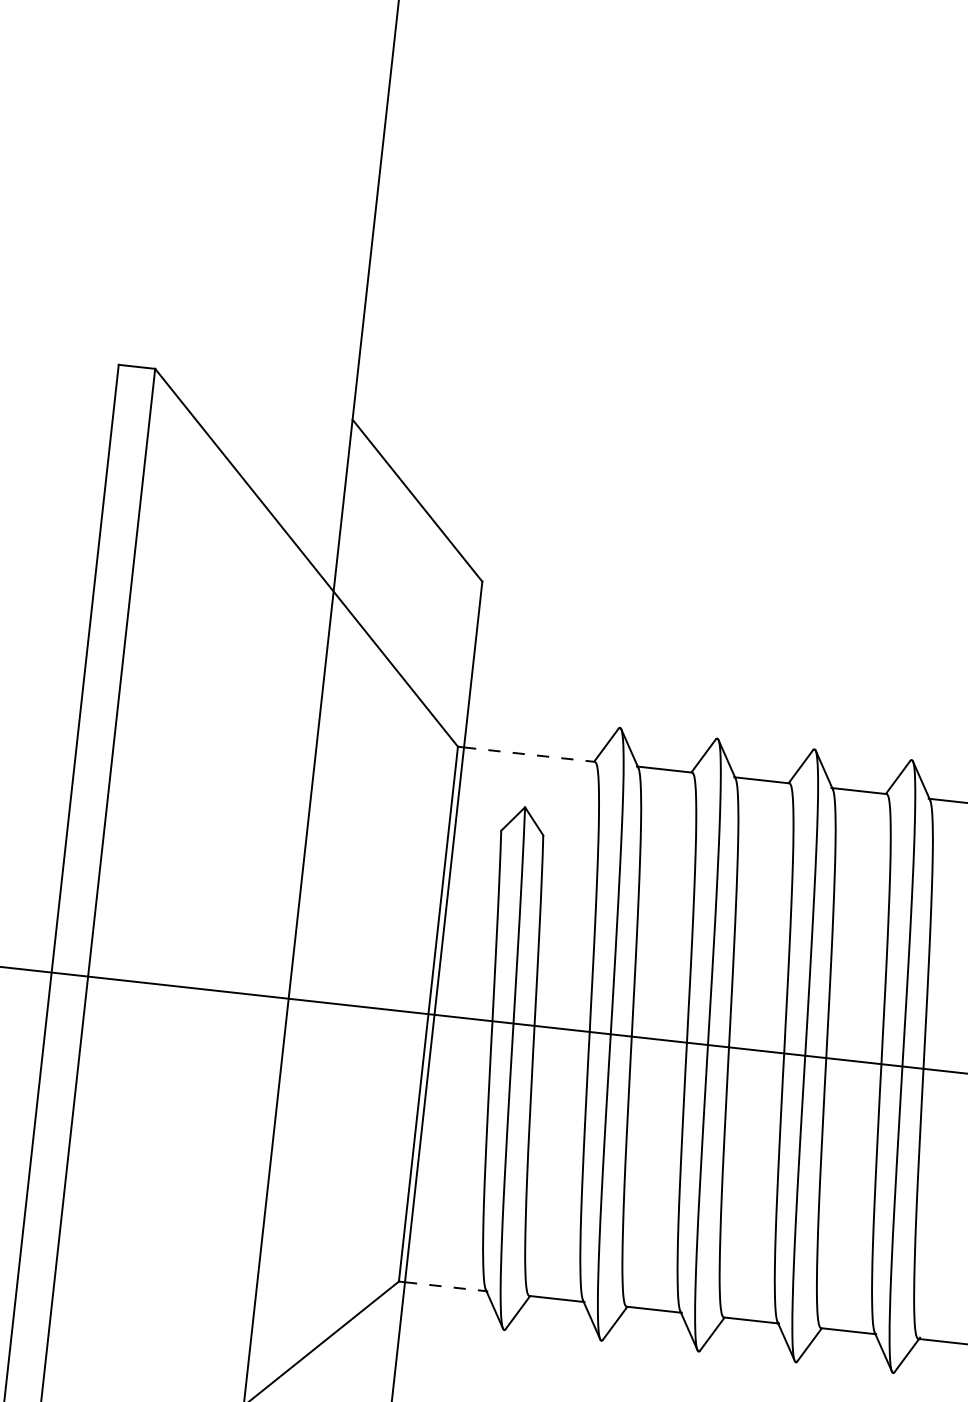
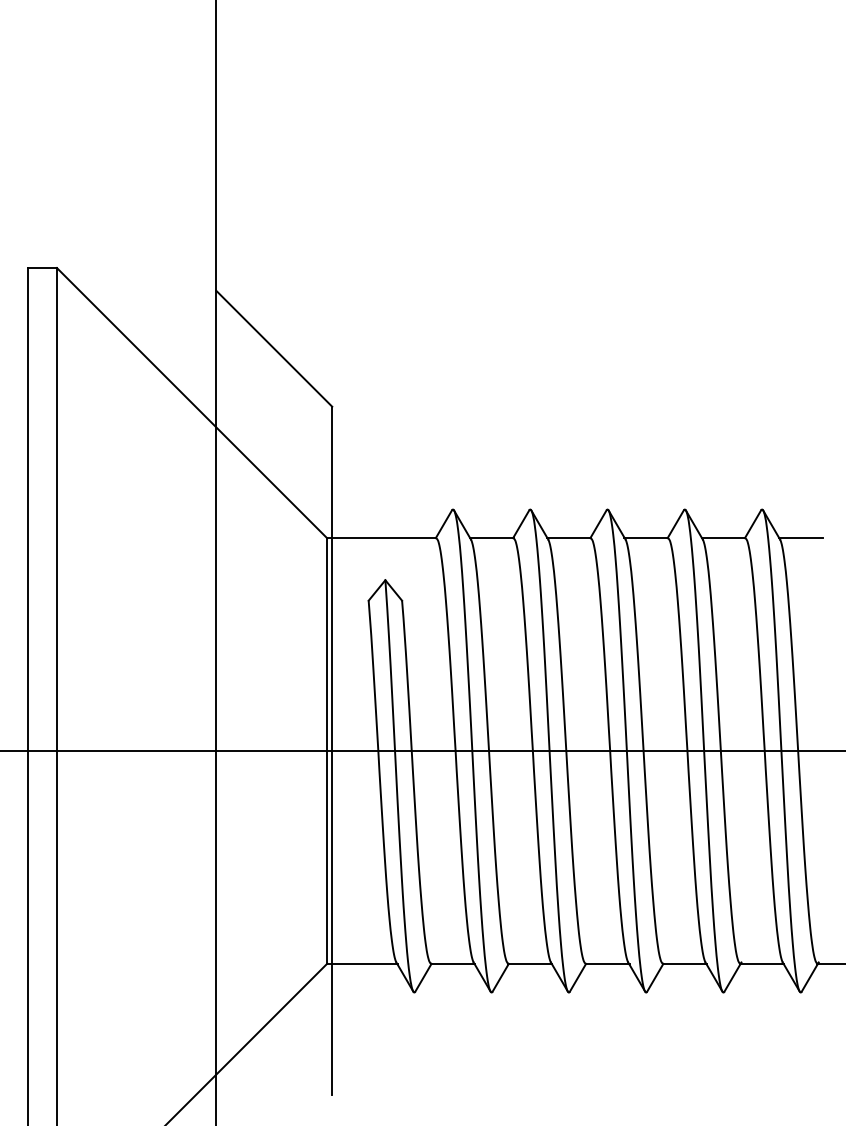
line: (529, 754) -> (384, 538), dashed -> solid
line: (446, 1286) -> (365, 963), dashed -> solid

